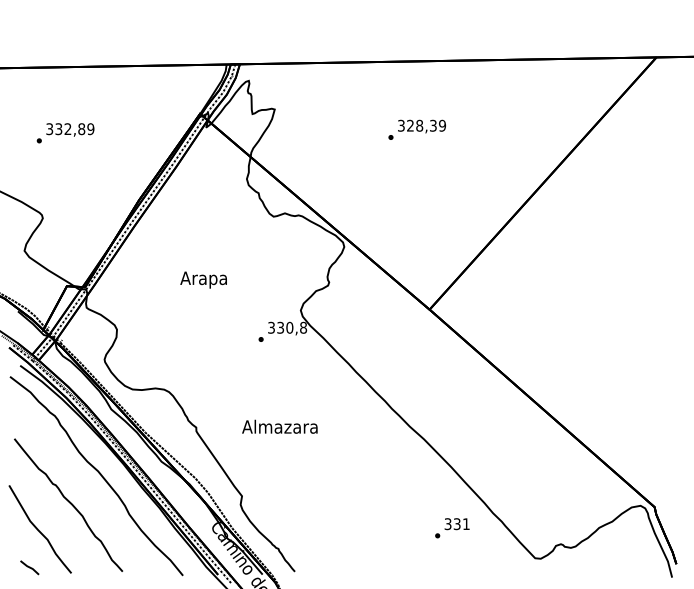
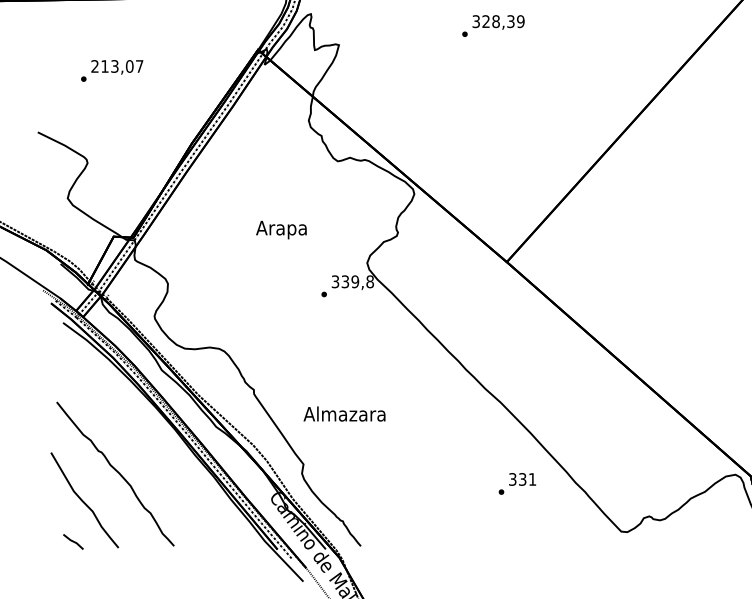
text: (70, 129) -> (117, 66), 332,89 -> 213,07
text: (416, 129) -> (492, 25), moved
text: (203, 279) -> (281, 229), moved
text: (289, 327) -> (354, 281), 330,8 -> 339,8
text: (279, 426) -> (344, 413), moved
curve: (98, 473) -> (147, 439), removed
text: (452, 528) -> (517, 484), moved

